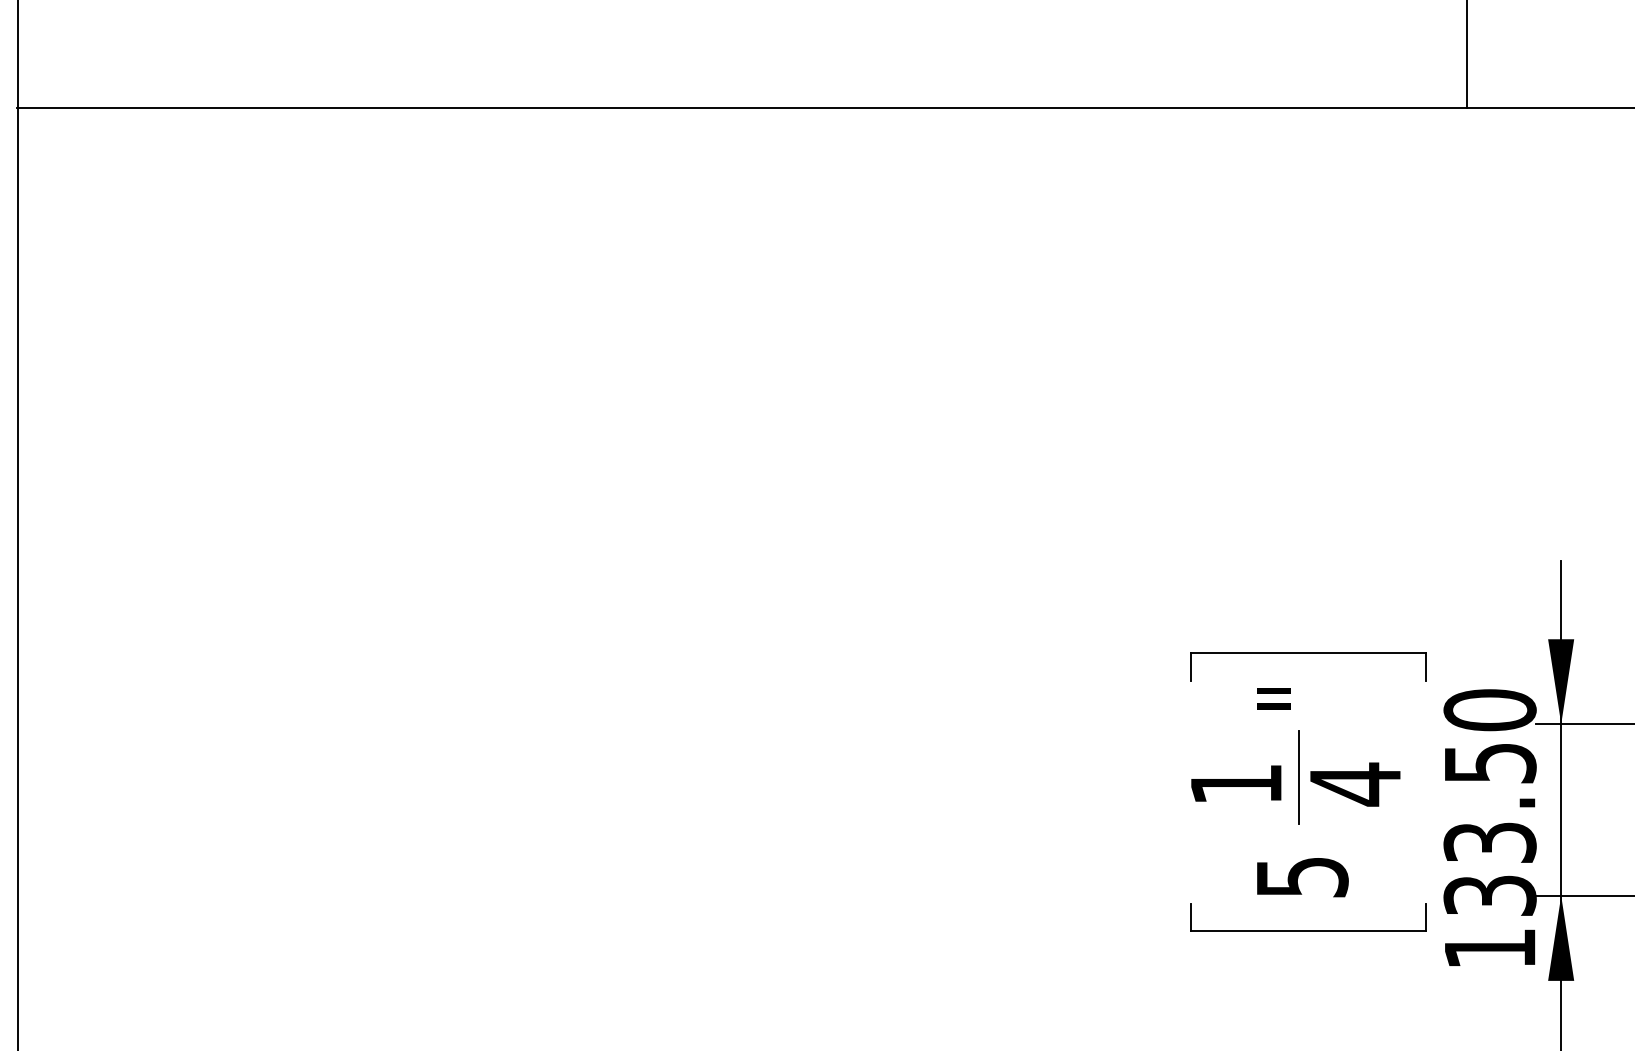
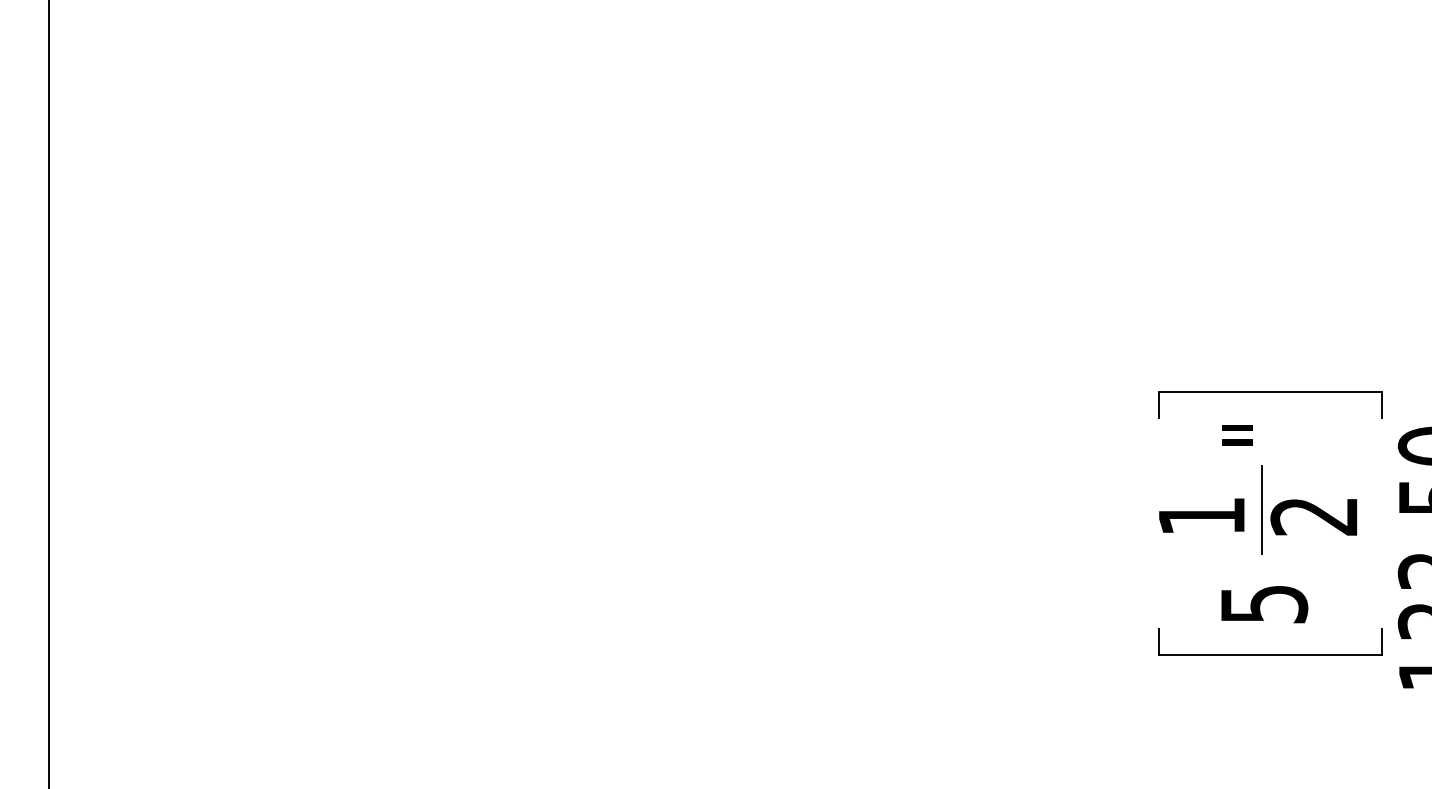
text: (1354, 784) -> (1313, 516), 4 -> 2

